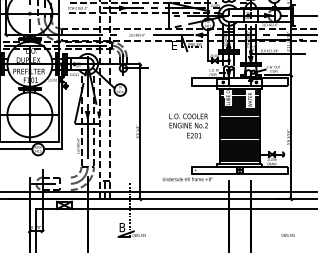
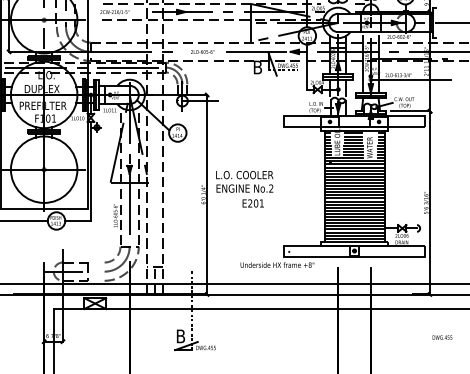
text: (174, 45) -> (257, 67), E -> B
text: (188, 125) -> (244, 188), moved
text: (287, 235) -> (441, 337), moved

